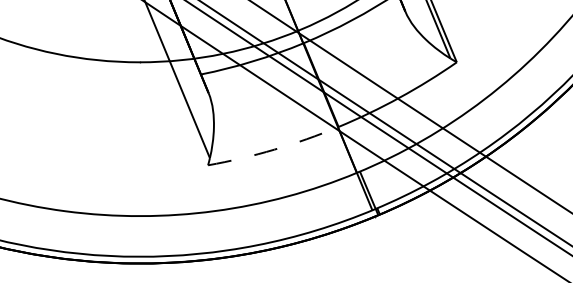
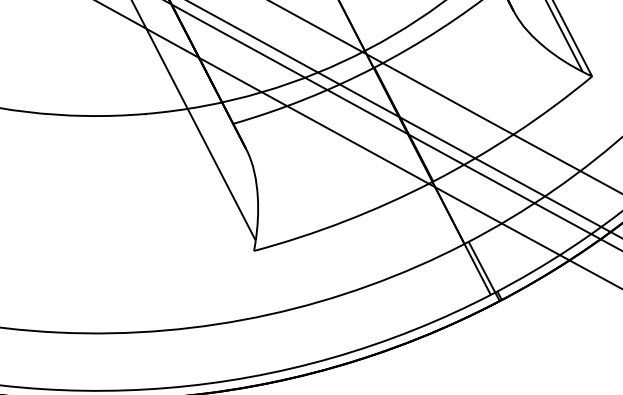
arc: (274, 149) -> (345, 220), dashed -> solid

